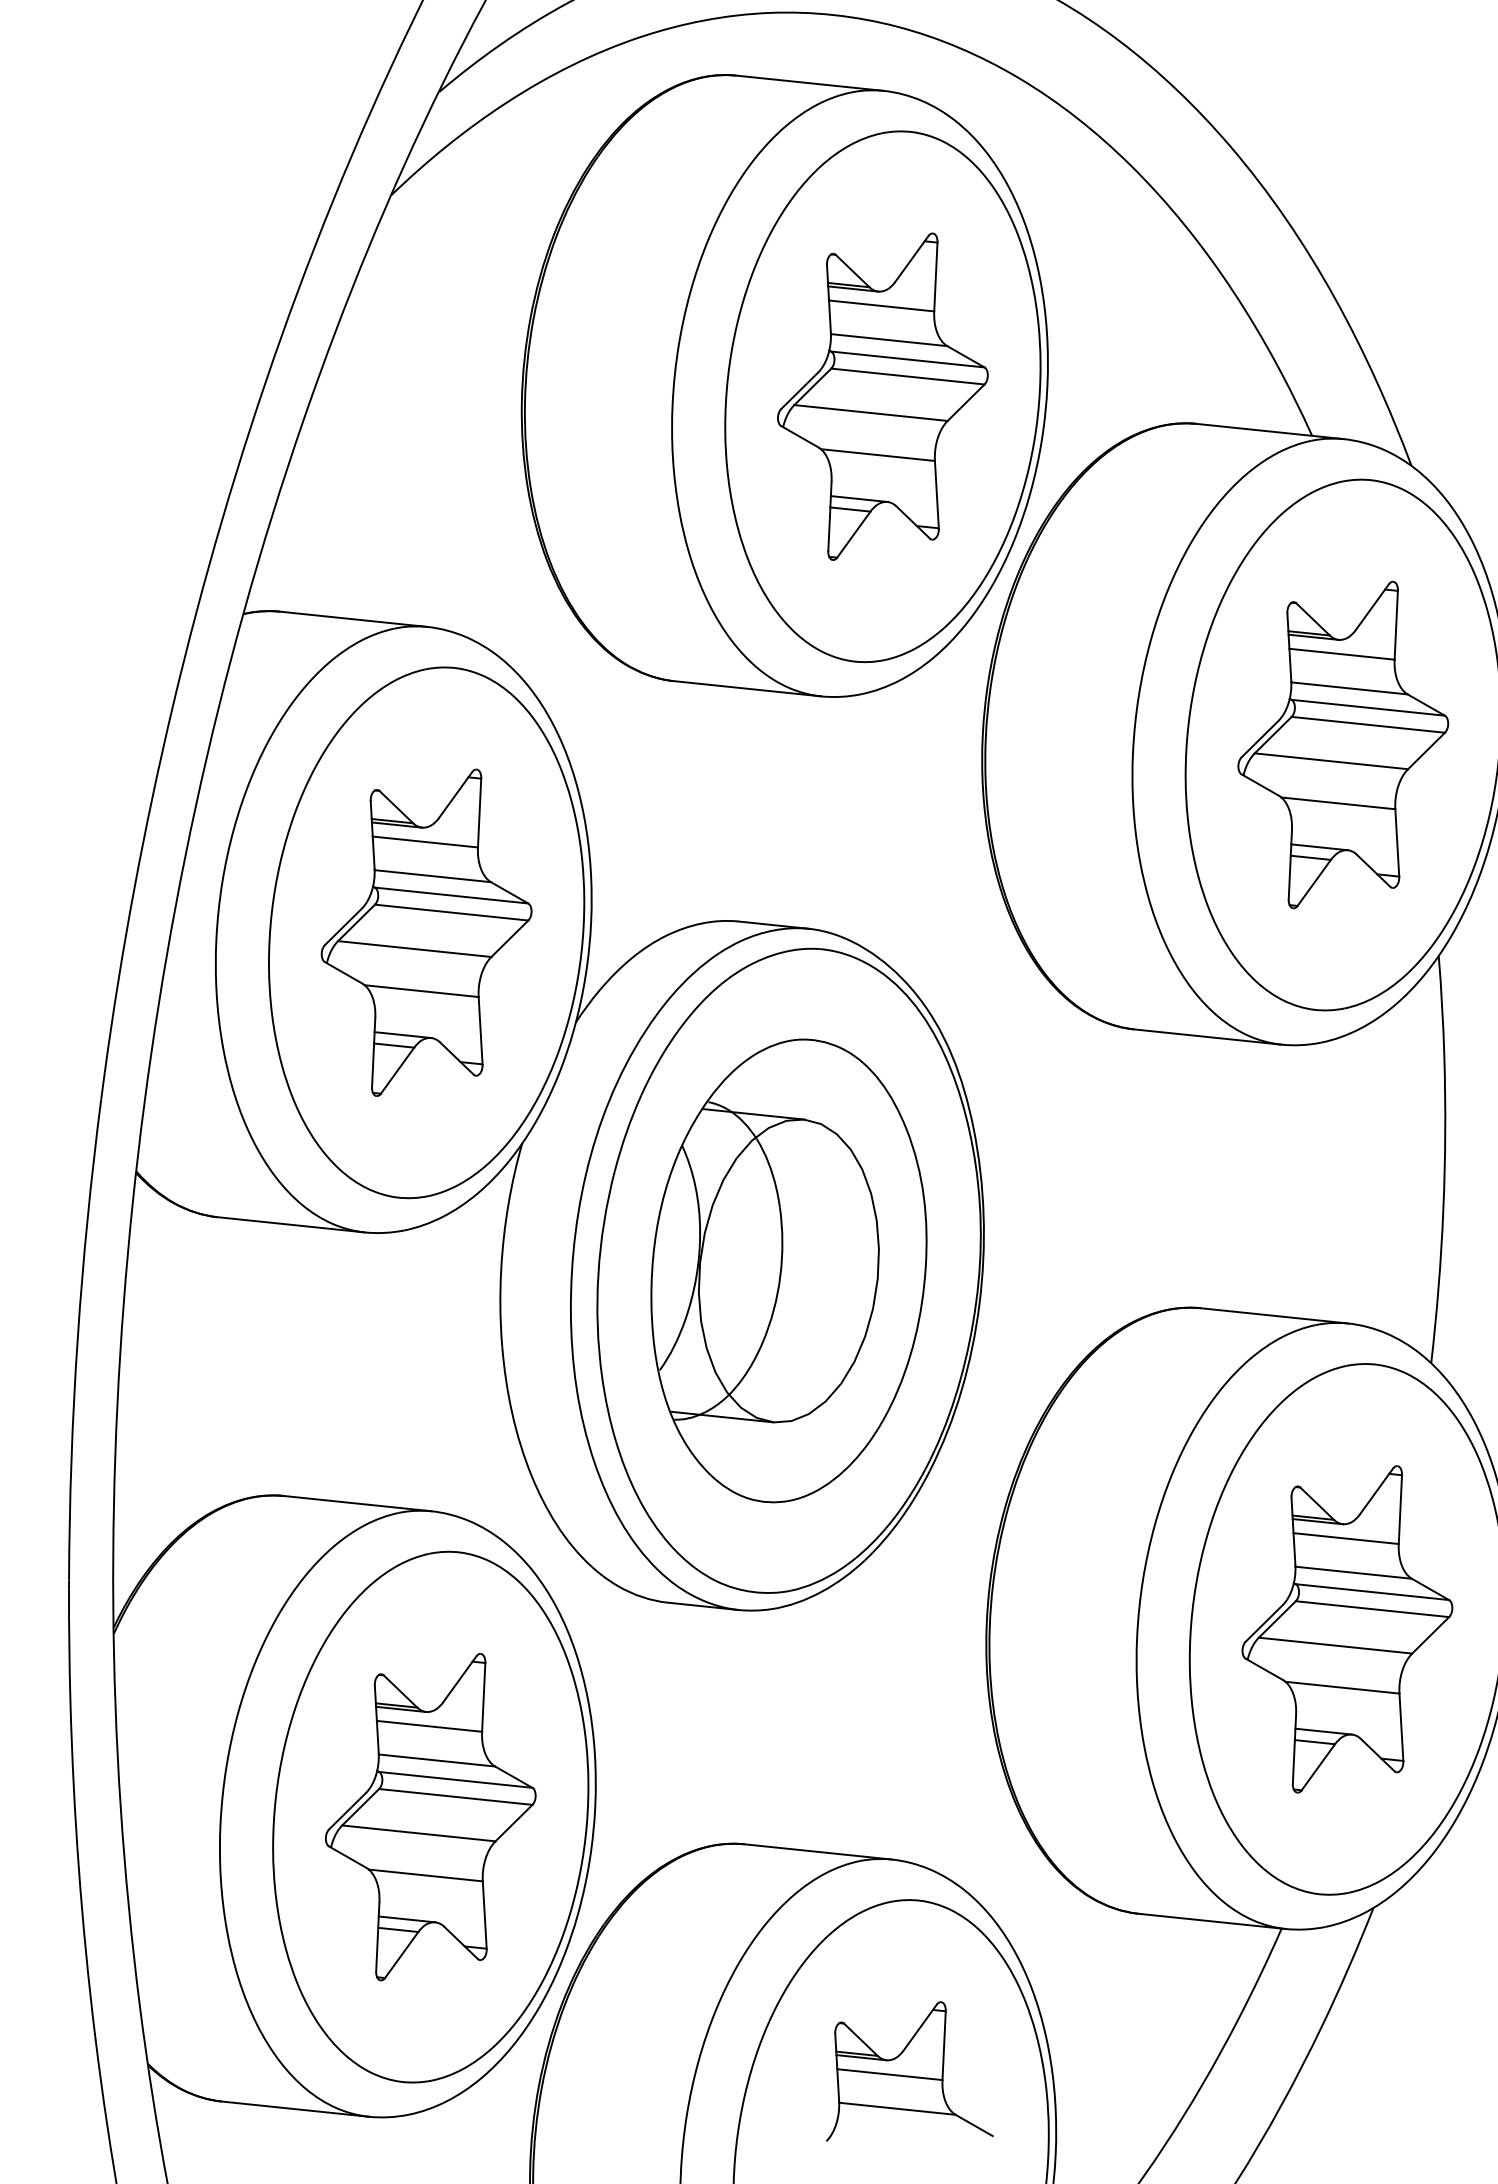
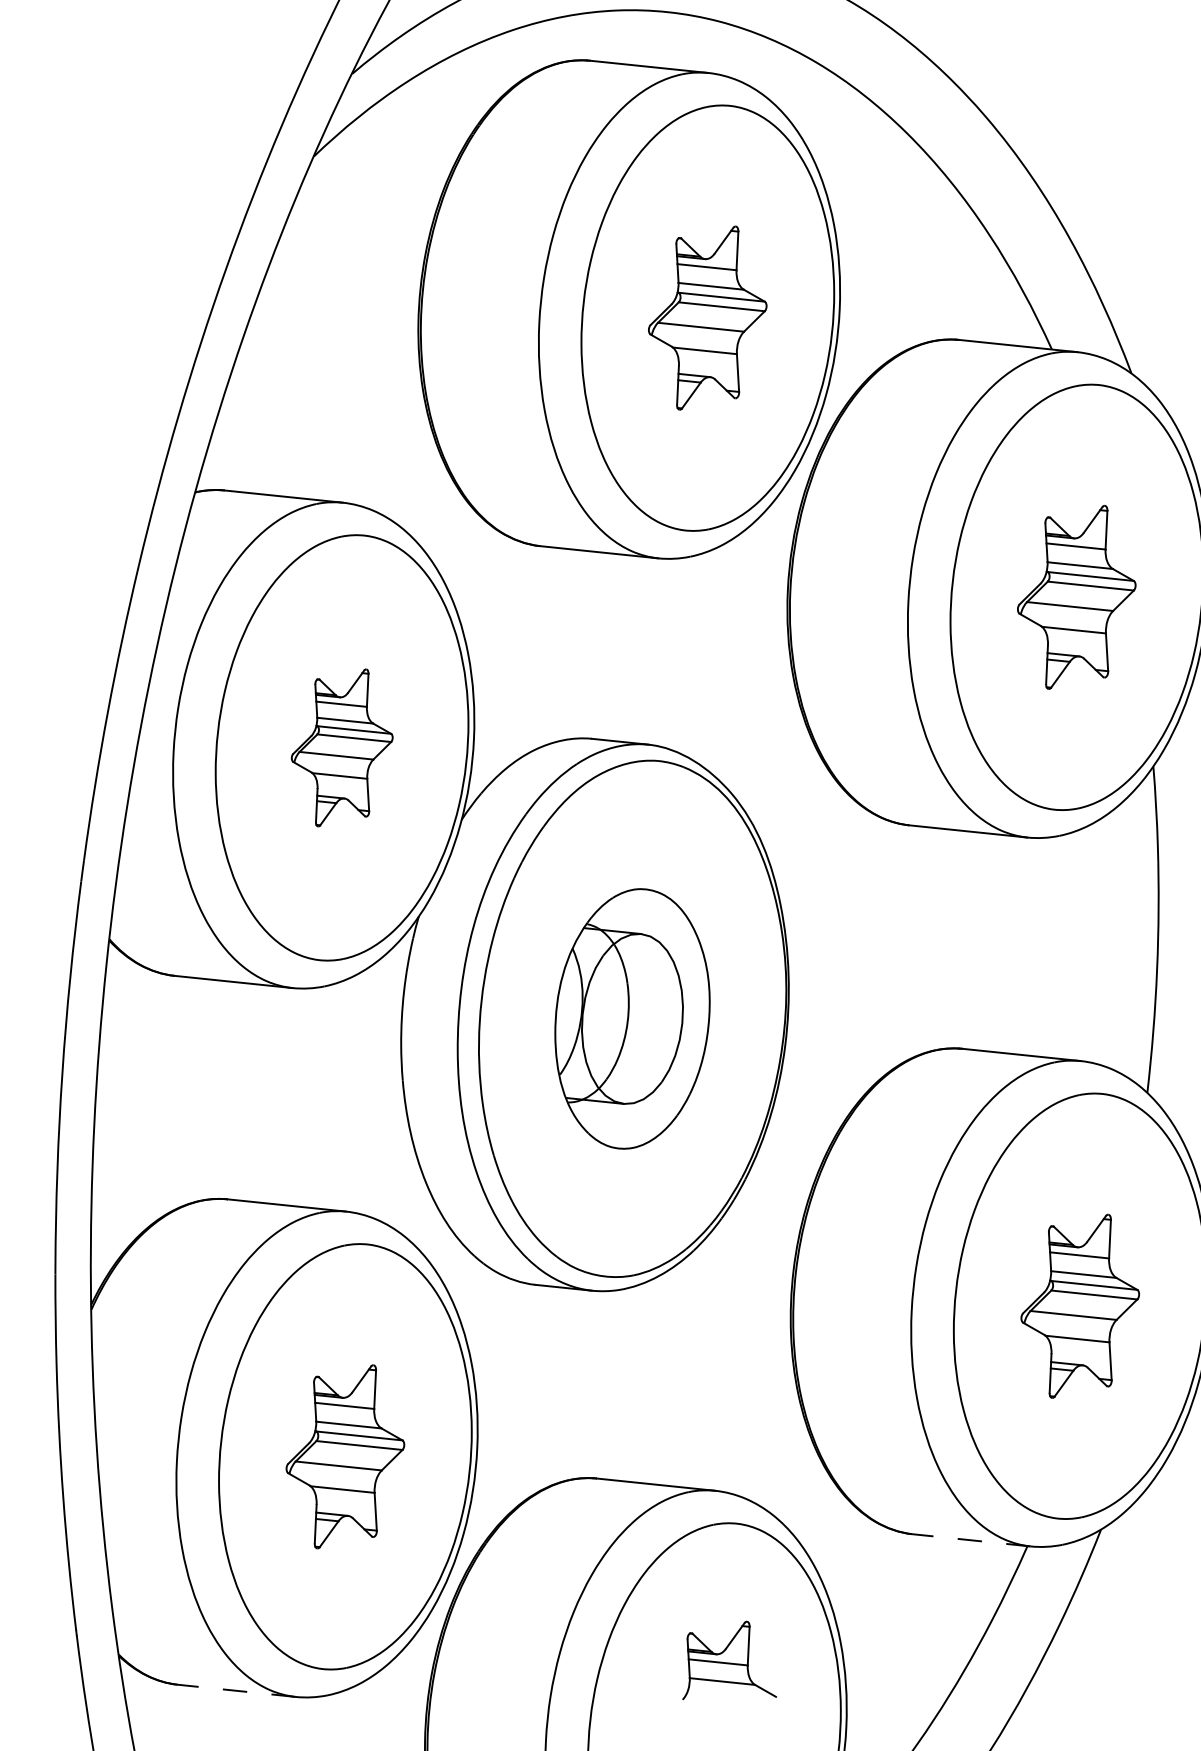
part: (882, 395) -> (707, 317), size x0.7
part: (1342, 745) -> (1076, 597), size x0.7
part: (427, 932) -> (342, 747), size x0.6
part: (788, 1270) -> (632, 1018), size x0.7
part: (1347, 1629) -> (1080, 1306), size x0.7
part: (430, 1816) -> (345, 1456), size x0.7
line: (1211, 1921) -> (971, 1540), solid -> dashed
part: (909, 2071) -> (729, 1660), size x0.7
line: (294, 2108) -> (236, 1690), solid -> dashed

